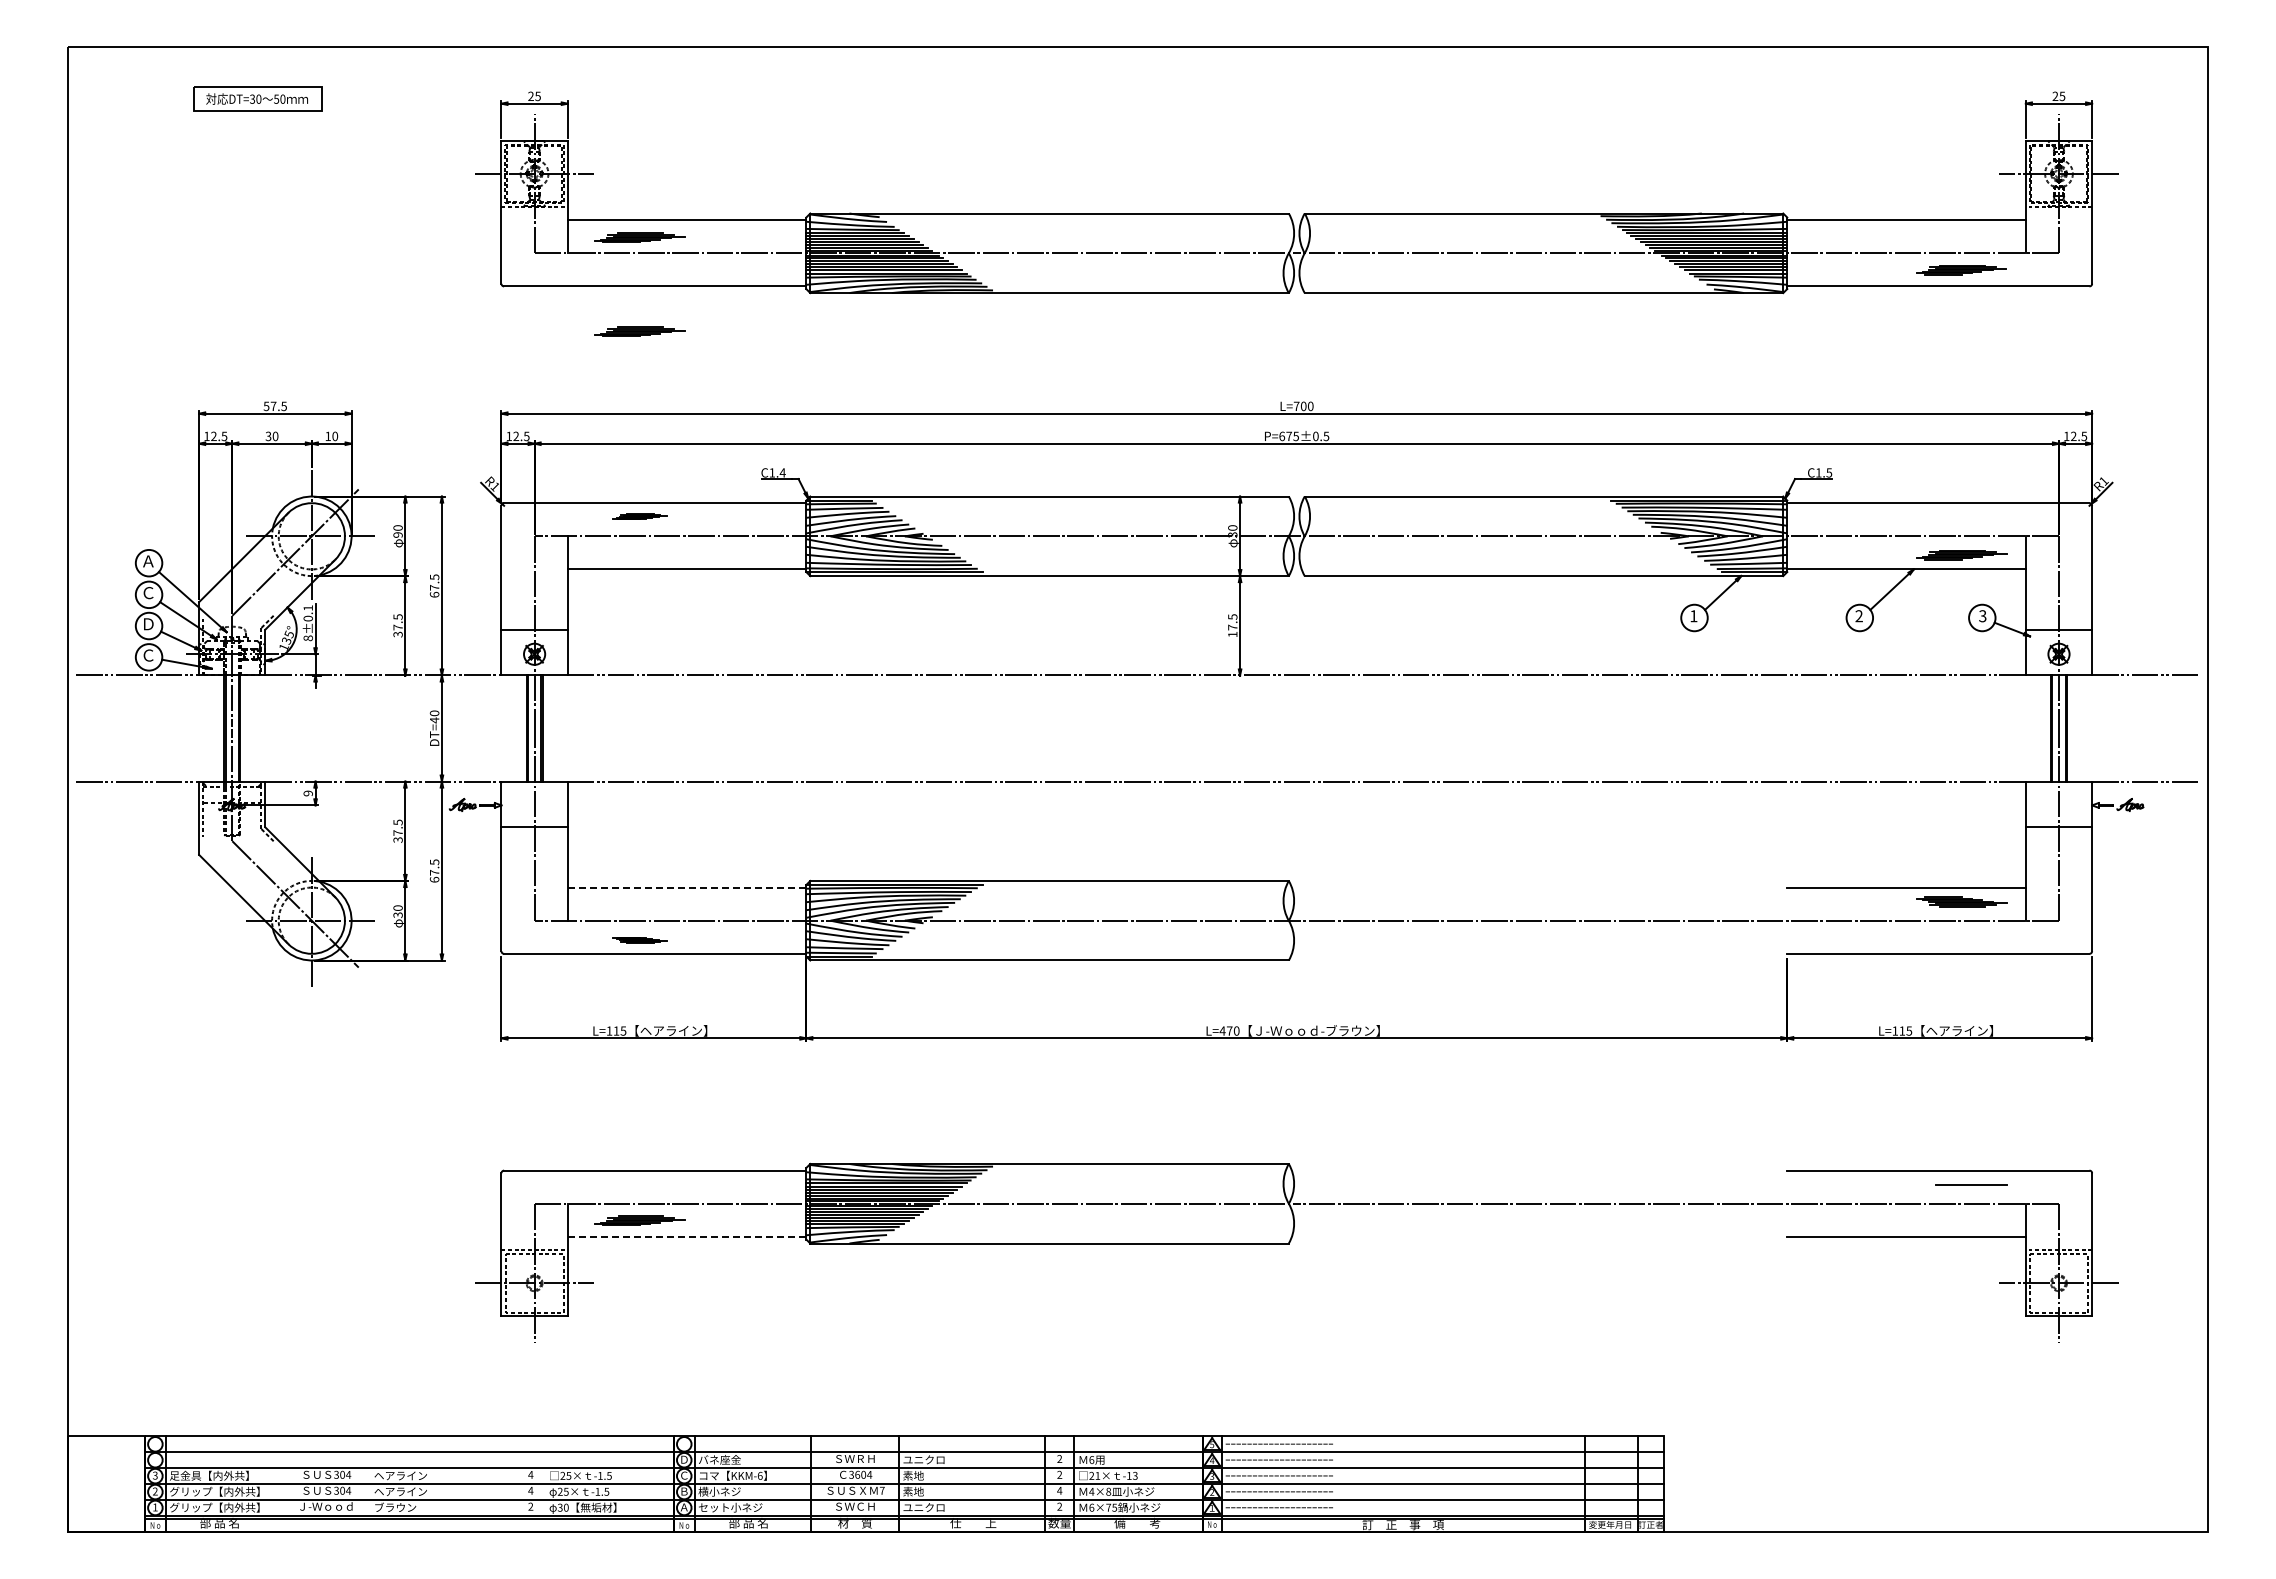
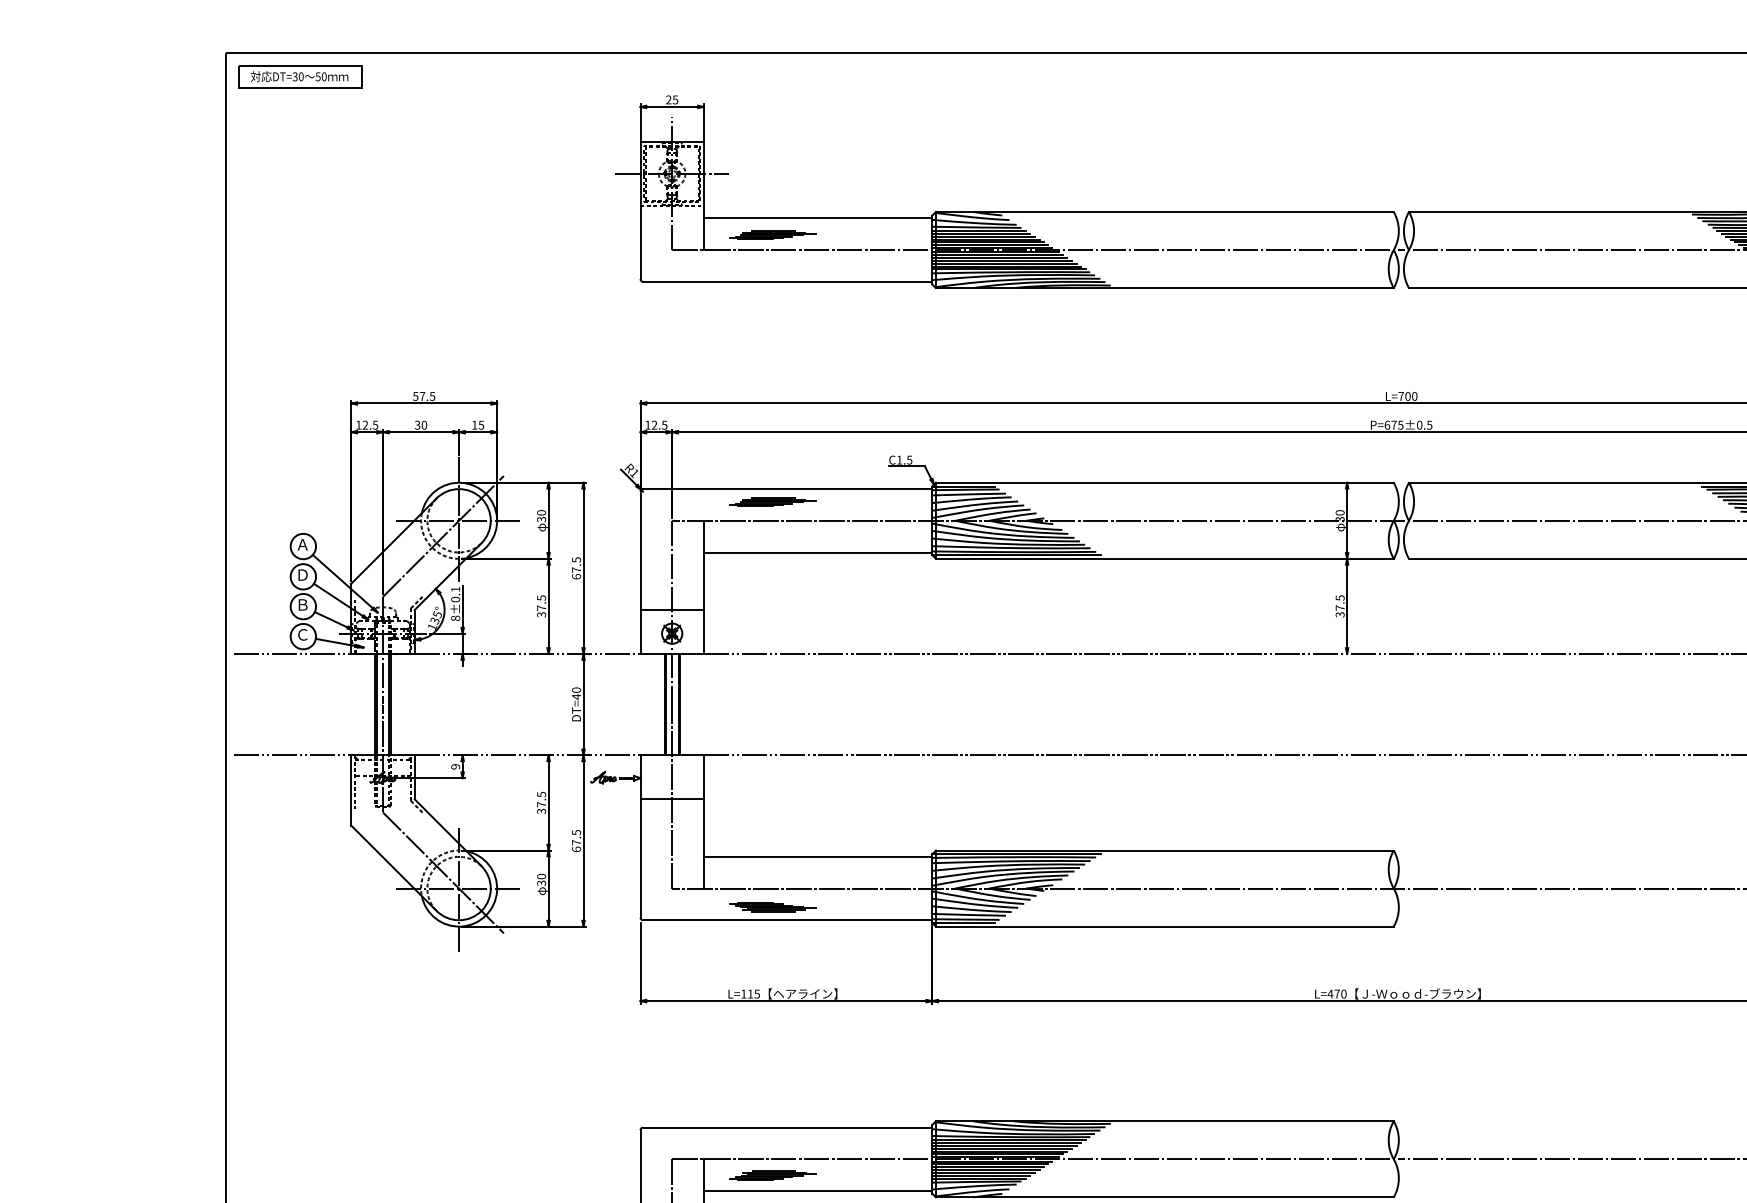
part: (257, 98) -> (299, 76), moved
part: (639, 331) -> (772, 324), removed
text: (335, 435) -> (481, 424), 10 -> 15
text: (782, 472) -> (909, 459), C1.4 -> C1.5
part: (639, 516) -> (772, 501), size x1.67
text: (398, 534) -> (541, 519), 90 -> 30
text: (148, 593) -> (302, 575), Ｃ -> Ｄ
text: (148, 624) -> (302, 605), Ｄ -> Ｂ
text: (1232, 634) -> (1339, 614), 17.5 -> 37.5
line: (687, 887) -> (818, 856), dashed -> solid
part: (639, 940) -> (772, 907), size x1.67
line: (686, 1236) -> (817, 1190), dashed -> solid

